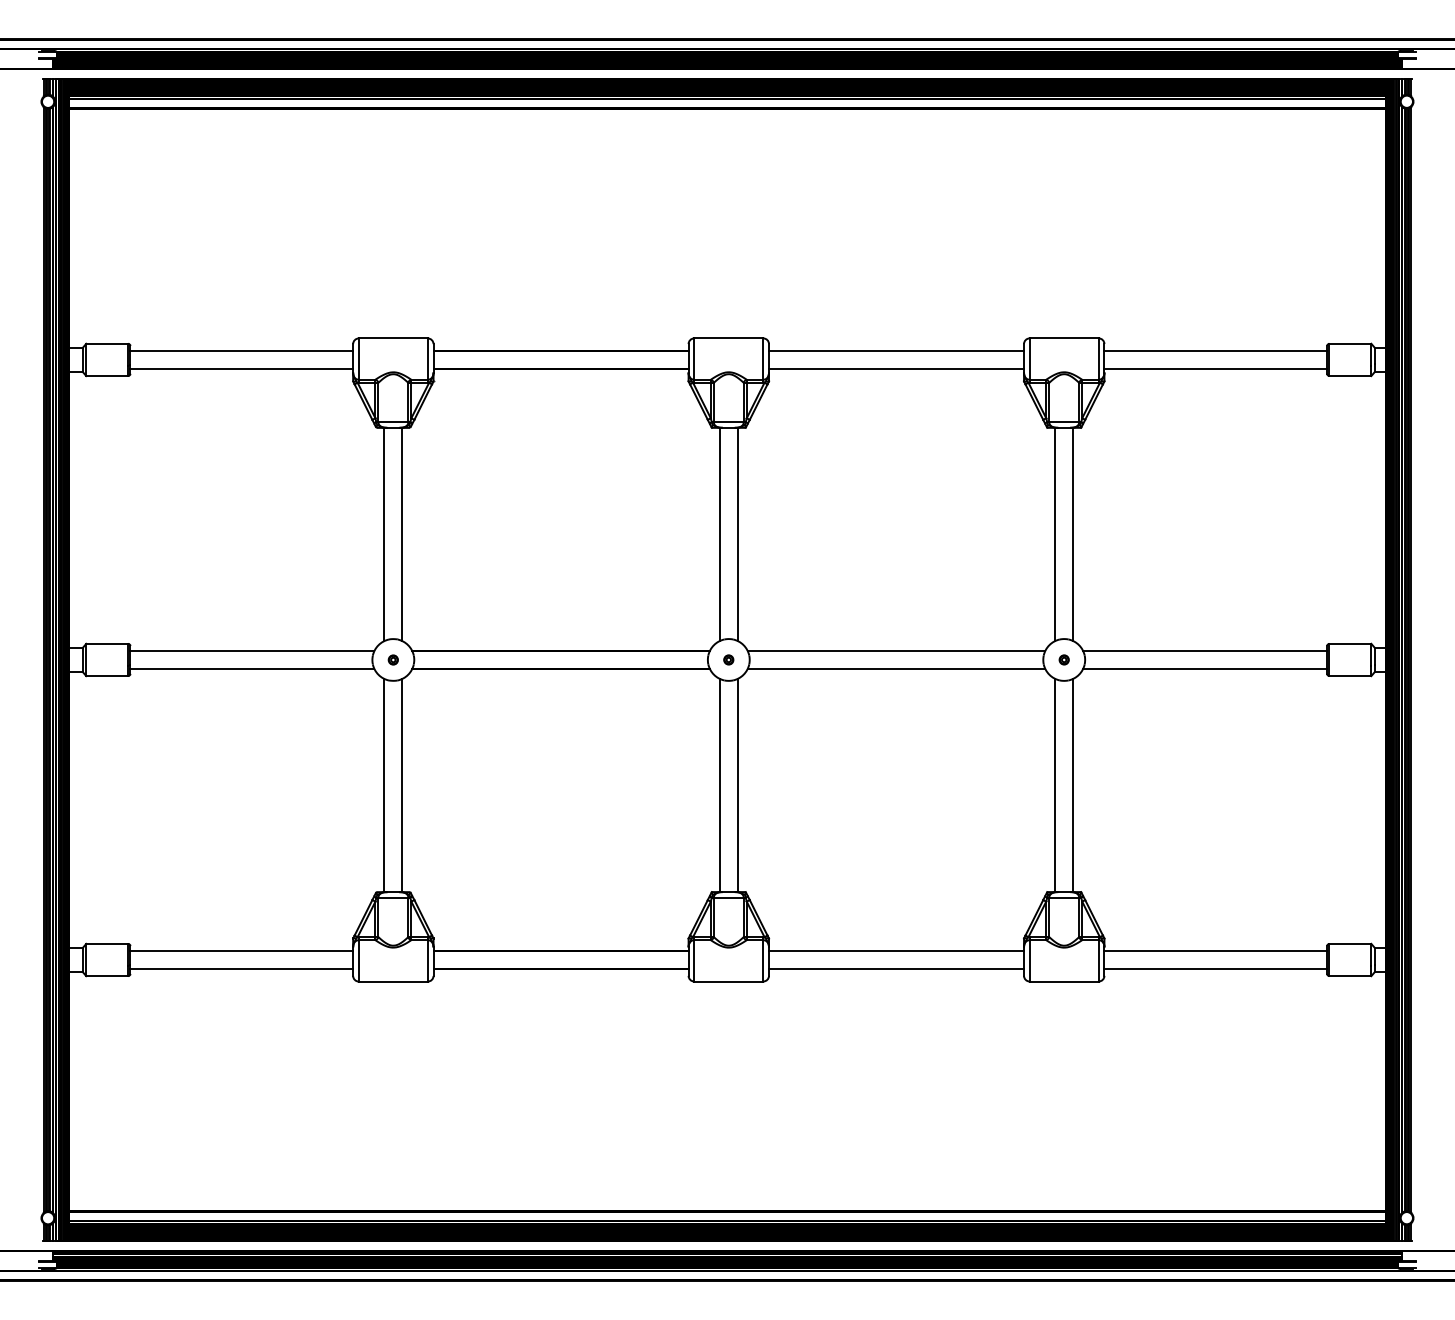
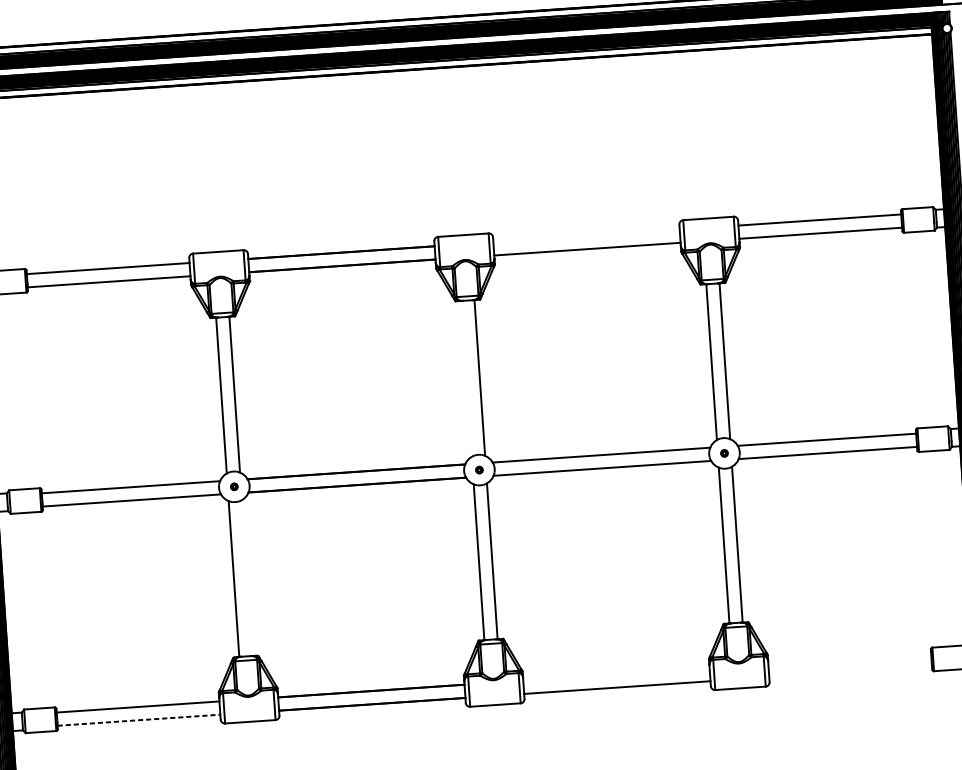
line: (896, 350) -> (586, 235), removed
line: (719, 534) -> (466, 378), removed
line: (402, 785) -> (247, 578), removed
line: (896, 950) -> (616, 674), removed
line: (1215, 950) -> (849, 658), removed
line: (242, 969) -> (139, 720), solid -> dashed
line: (1215, 969) -> (850, 672), removed

